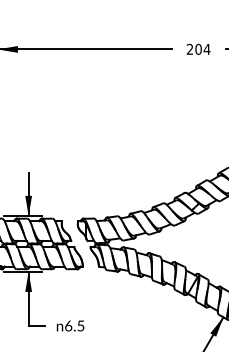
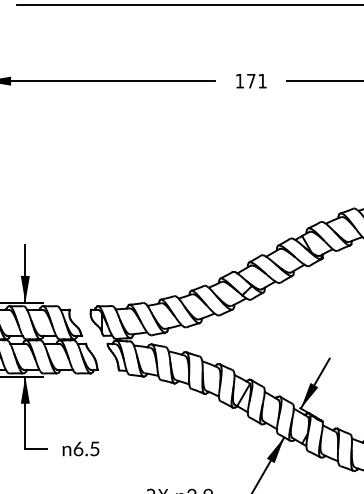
text: (198, 48) -> (251, 80), 204 -> 171

